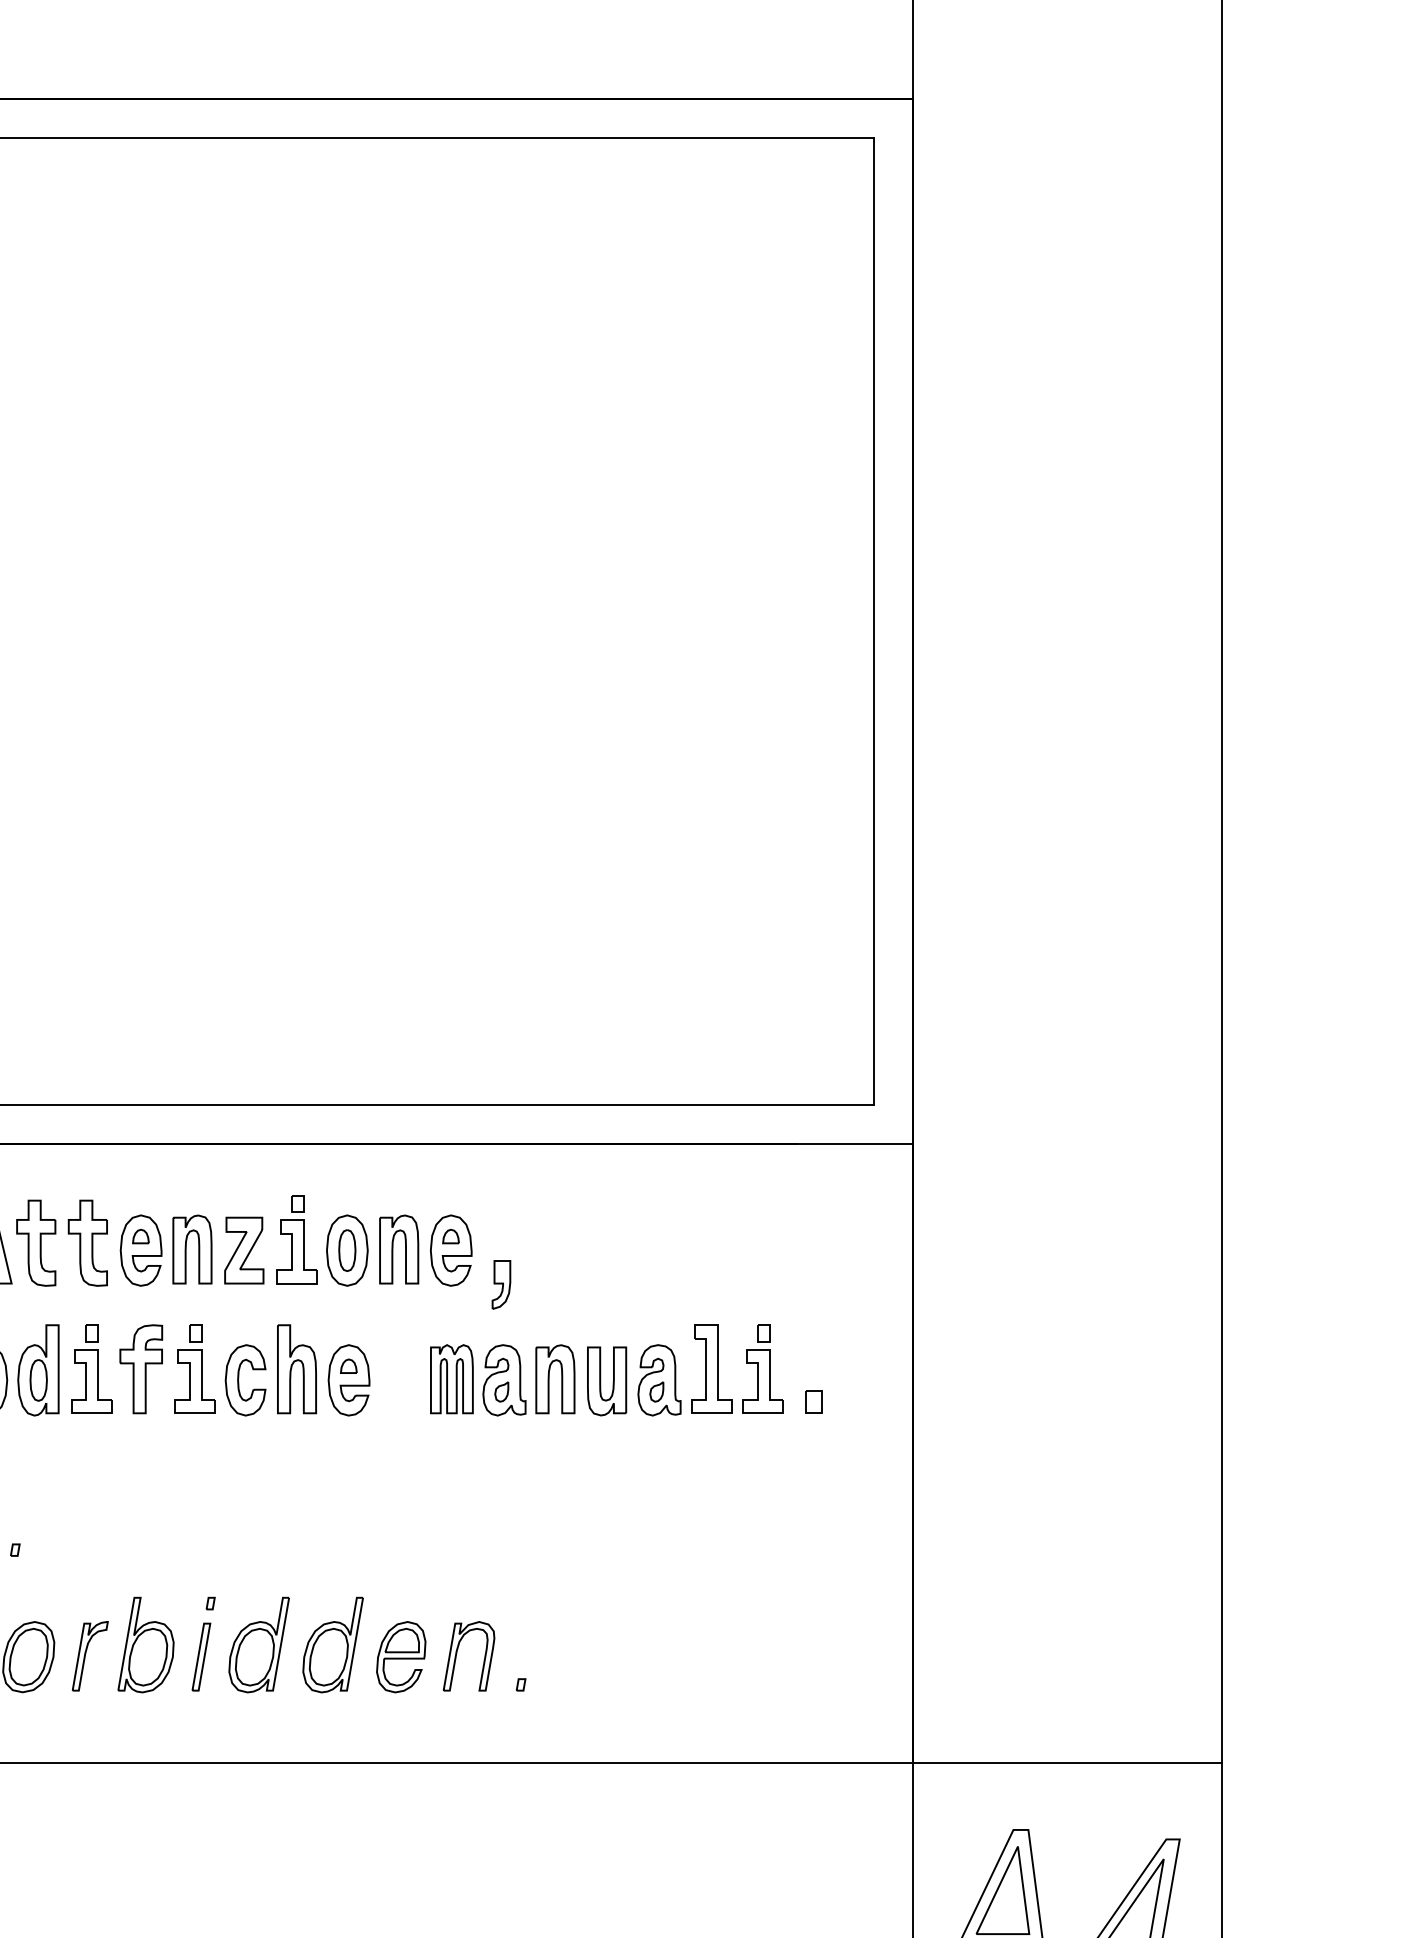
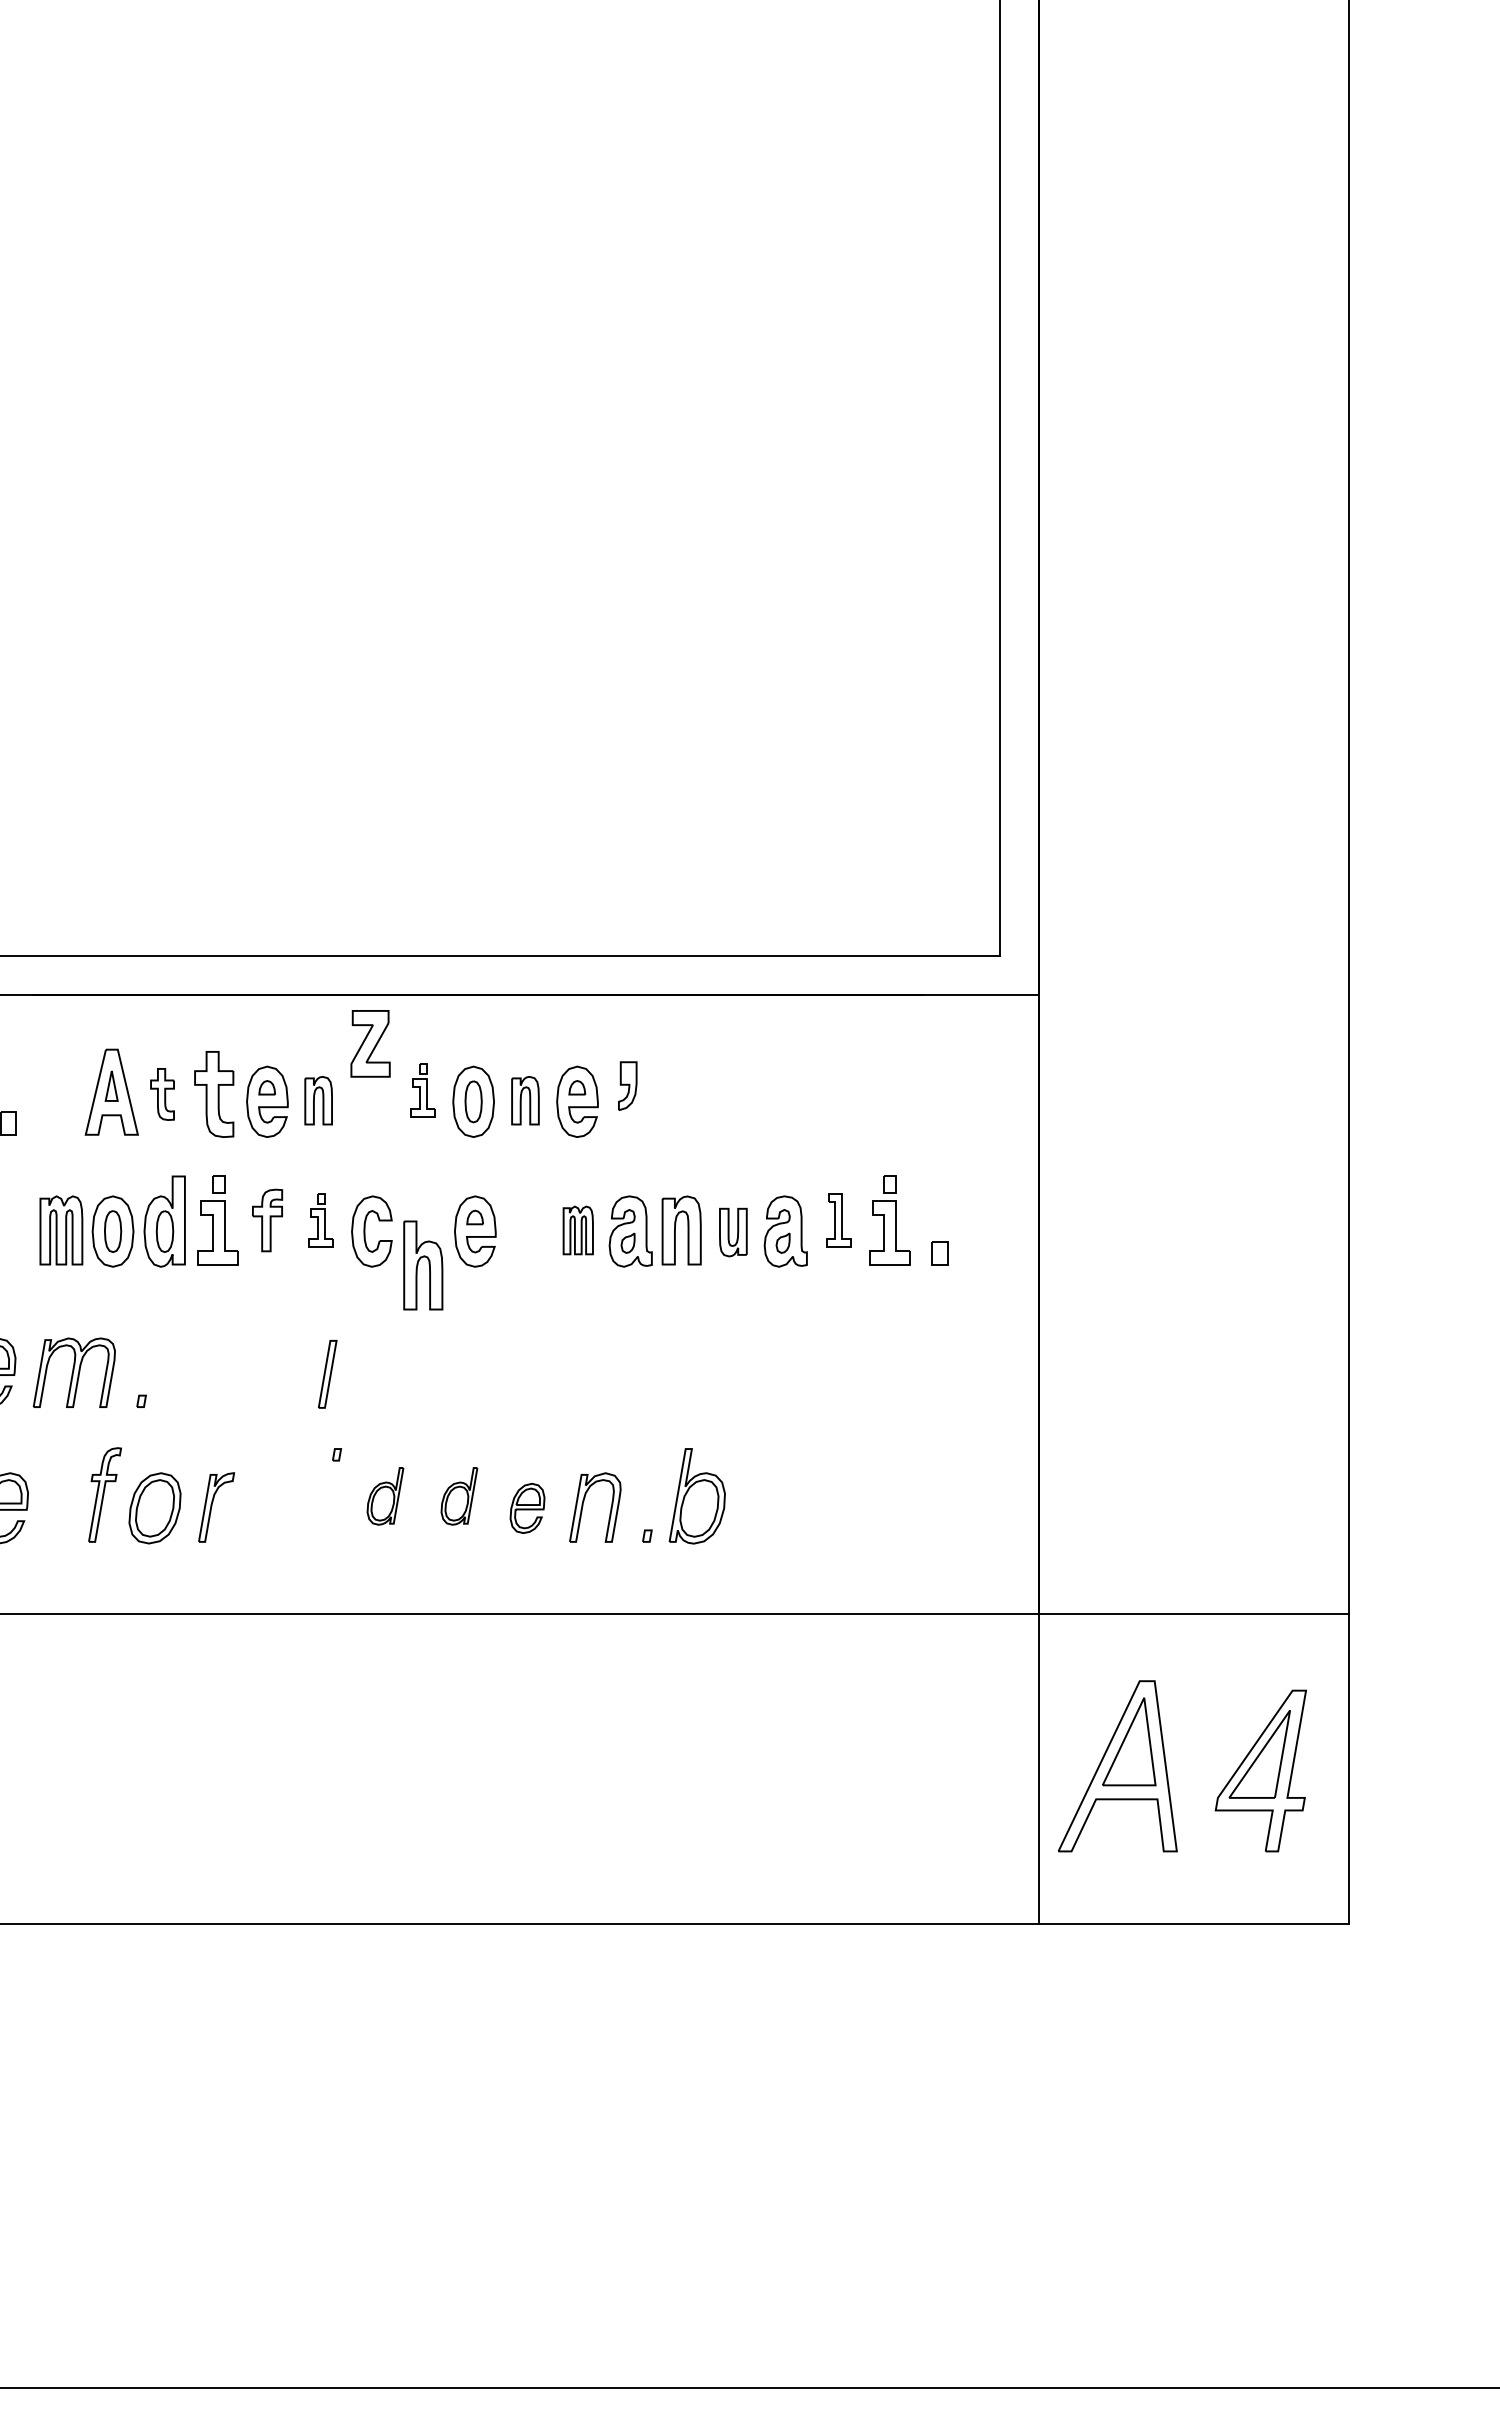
part: (296, 1239) -> (422, 1090), size x0.6
part: (36, 1243) -> (162, 1094), size x0.6
part: (192, 1249) -> (318, 1100), size x0.7
part: (399, 1249) -> (525, 1100), size x0.7
part: (244, 1250) -> (370, 1043), moved
part: (501, 1284) -> (627, 1085), moved
part: (141, 1369) -> (267, 1220), size x0.7
part: (194, 1369) -> (320, 1220), size x0.6
part: (297, 1369) -> (423, 1265), moved
part: (712, 1369) -> (838, 1220), size x0.6
part: (452, 1379) -> (578, 1230), size x0.7
part: (607, 1381) -> (733, 1232), size x0.7
part: (145, 1645) -> (696, 1496), moved
part: (259, 1645) -> (385, 1496), size x0.6
part: (333, 1645) -> (459, 1496), size x0.6
part: (201, 1657) -> (327, 1374), moved
part: (401, 1657) -> (527, 1508), size x0.7

